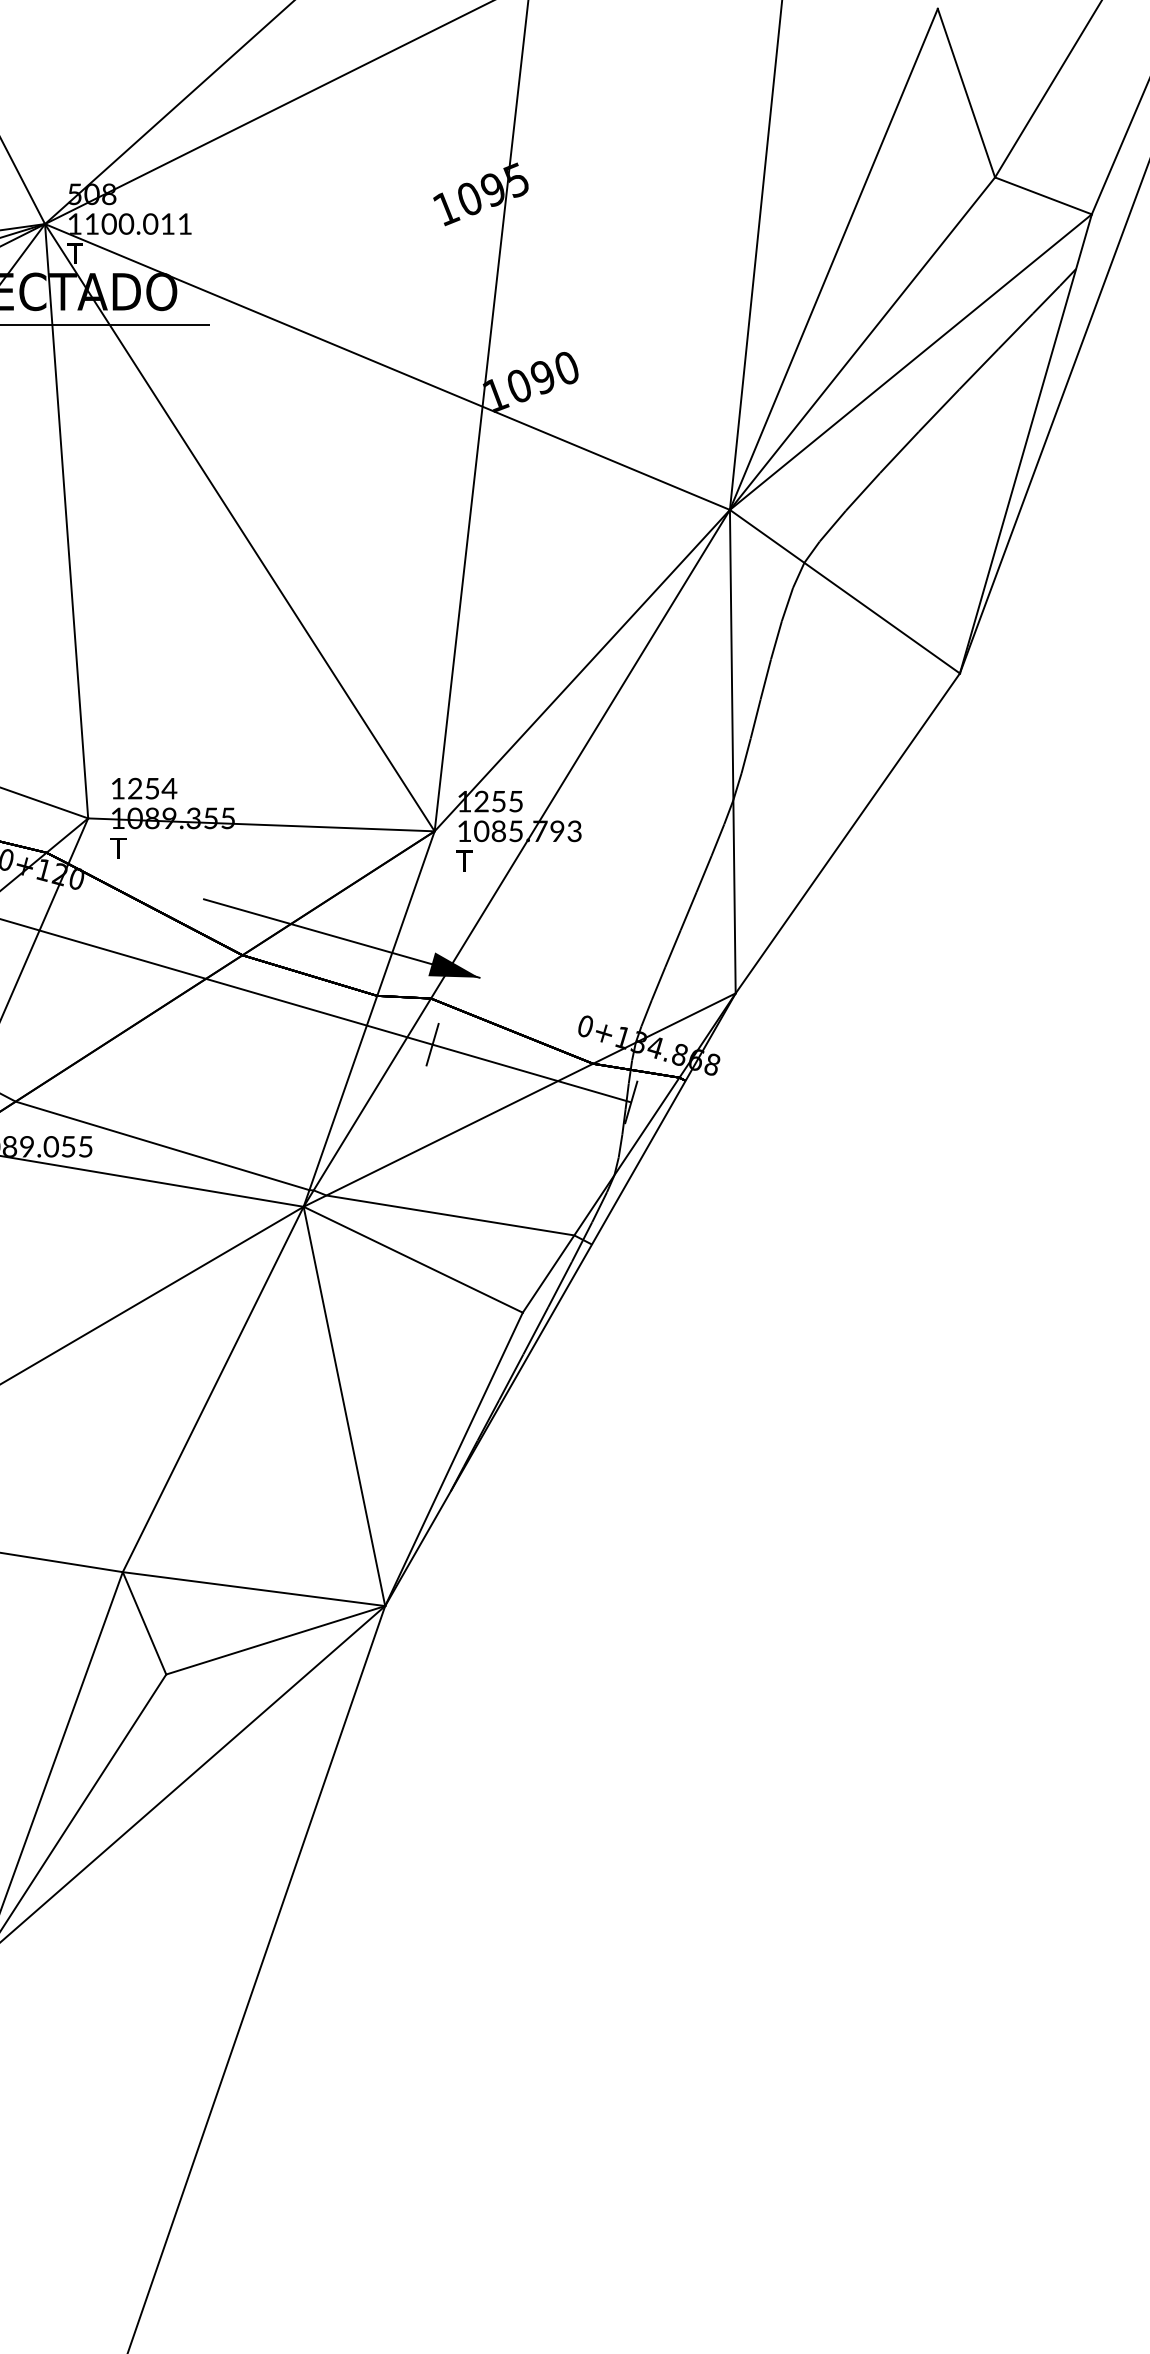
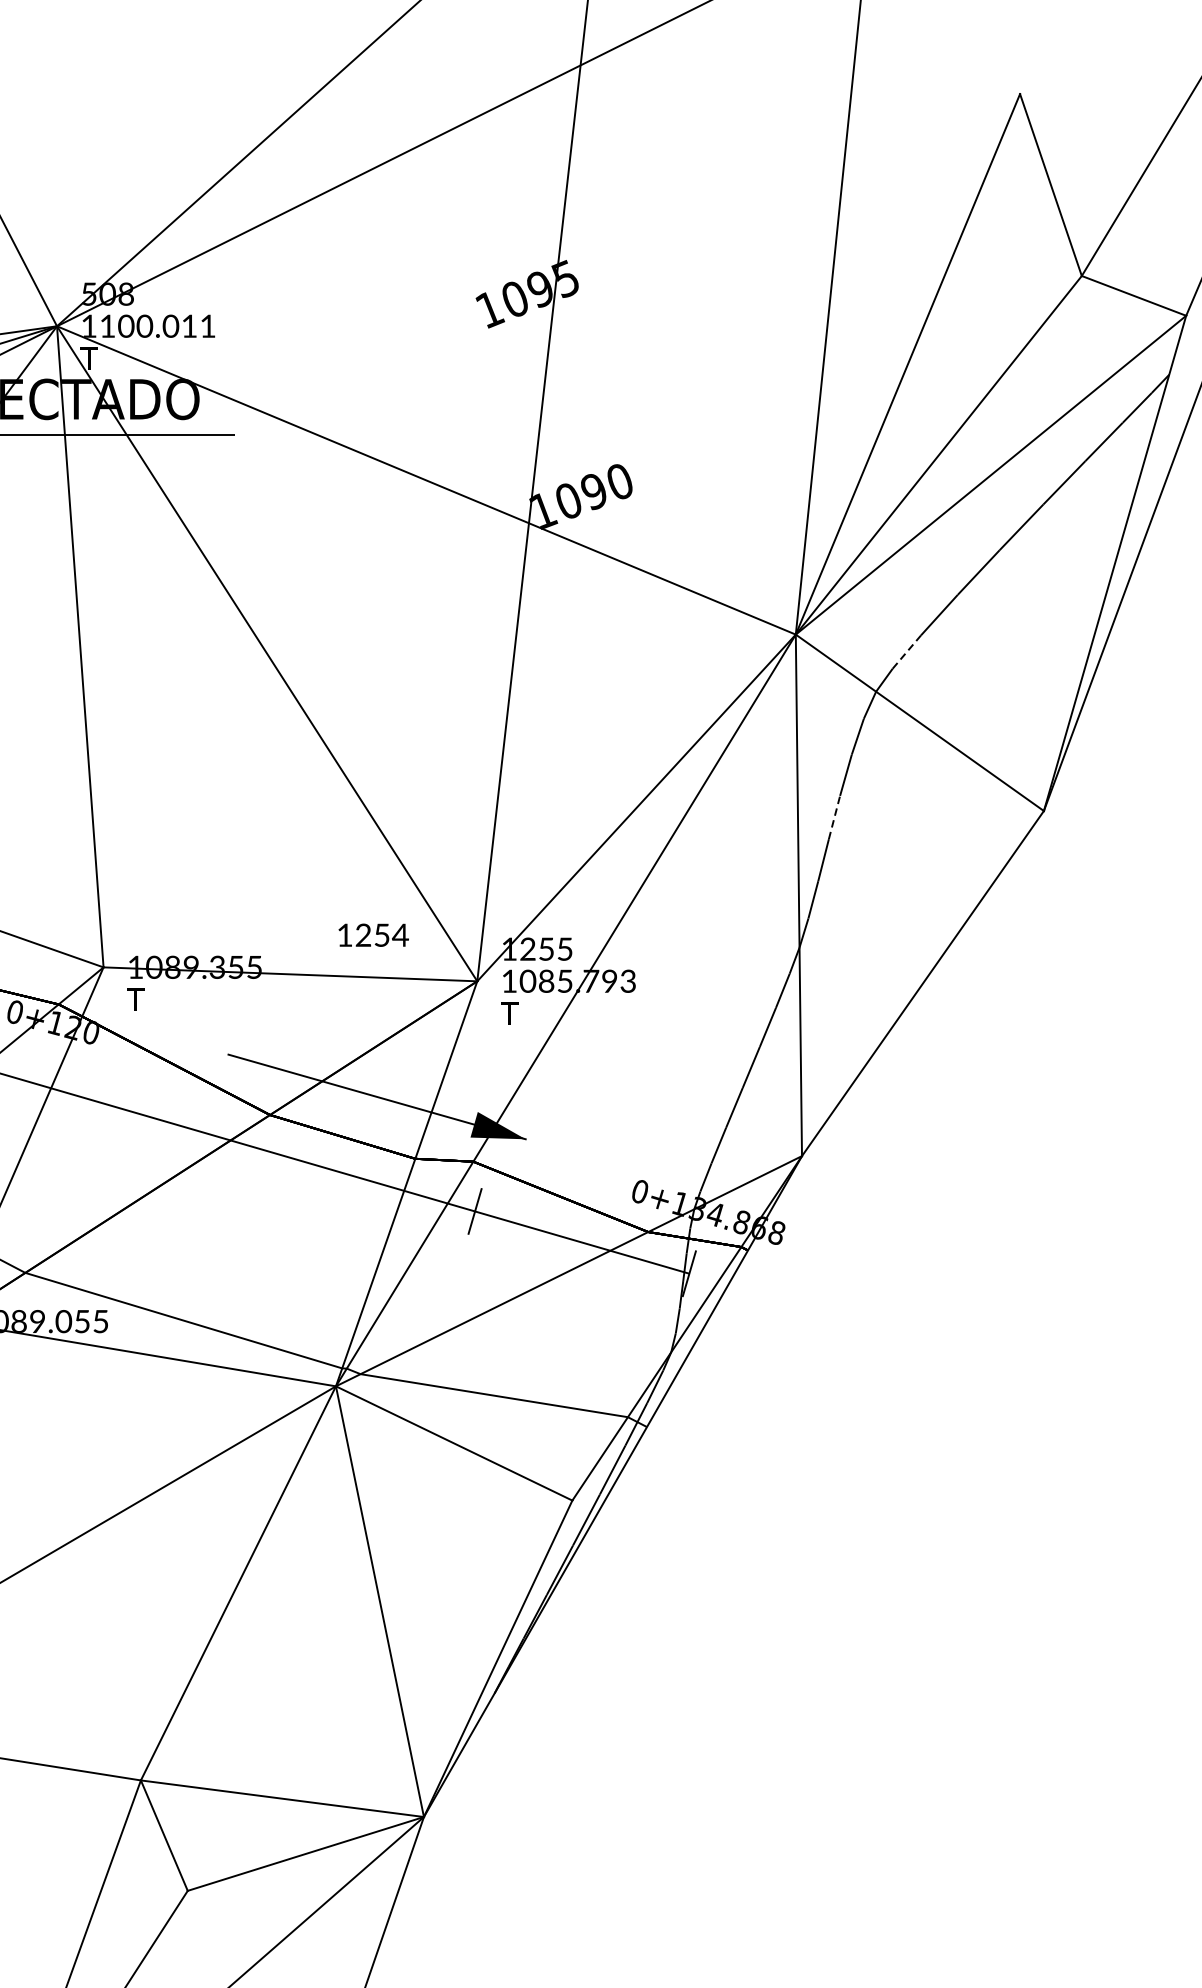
line: (833, 525) -> (907, 651), solid -> dashed
line: (765, 679) -> (834, 817), solid -> dashed
text: (144, 788) -> (373, 935), moved

